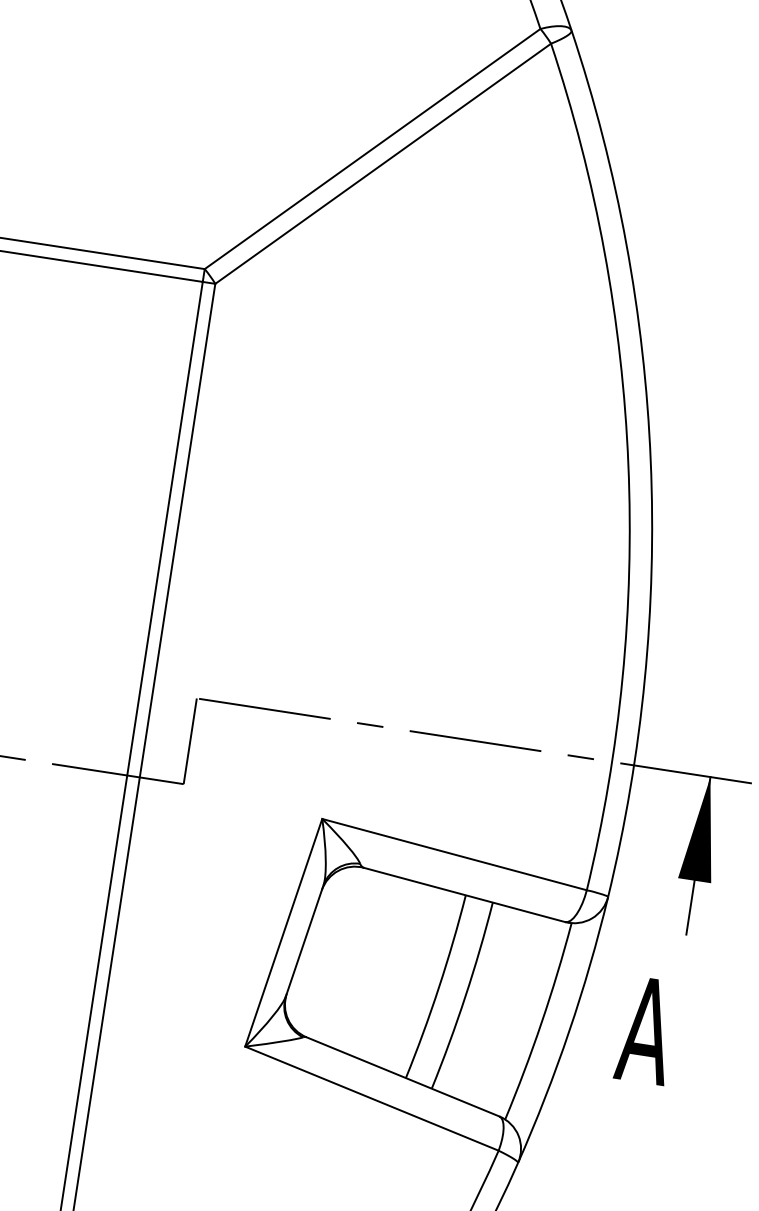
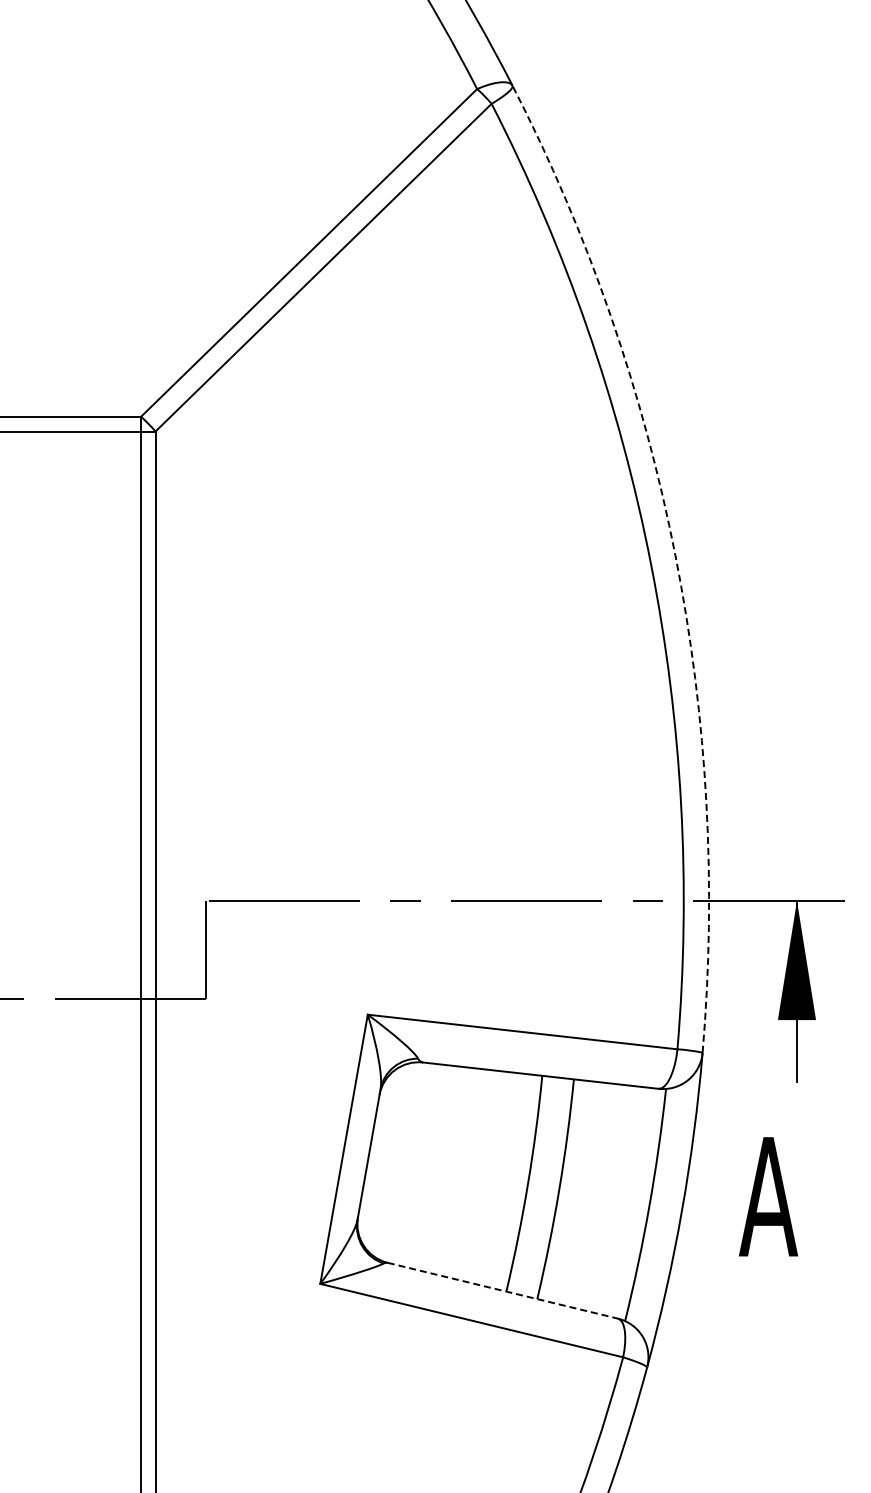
arc: (650, 460) -> (675, 555), solid -> dashed
line: (403, 1076) -> (503, 1290), solid -> dashed

